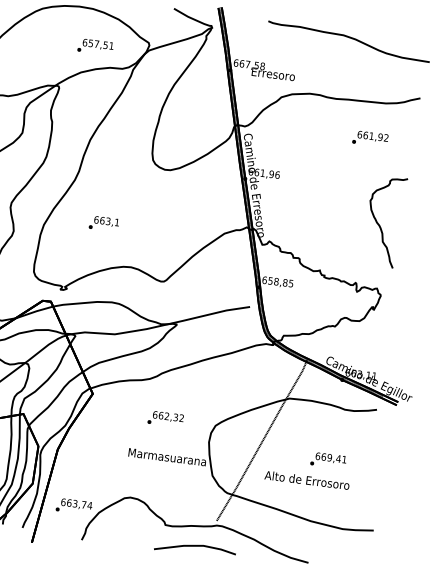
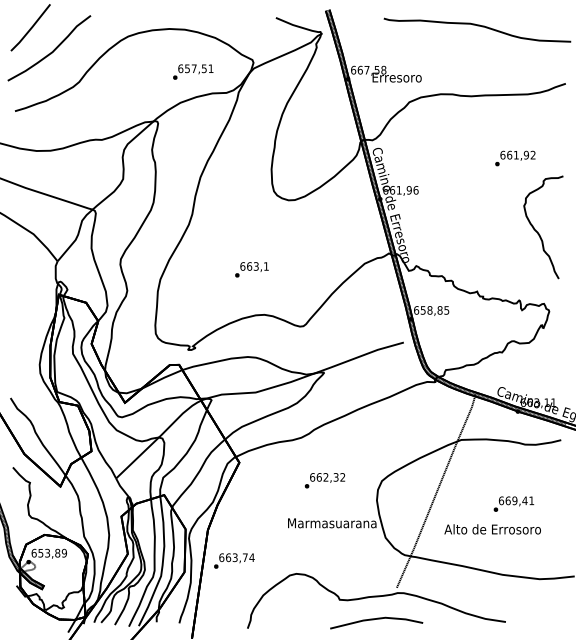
text: (370, 138) -> (515, 158), moved
text: (103, 223) -> (251, 269), moved
text: (74, 506) -> (234, 560), moved

